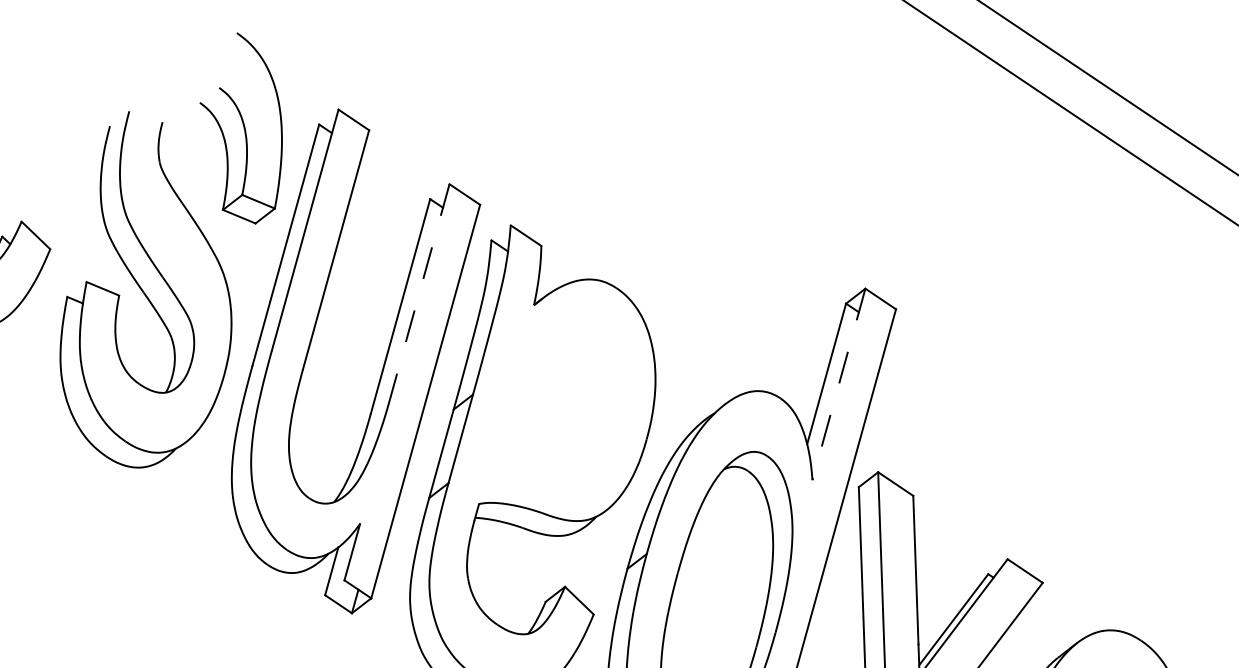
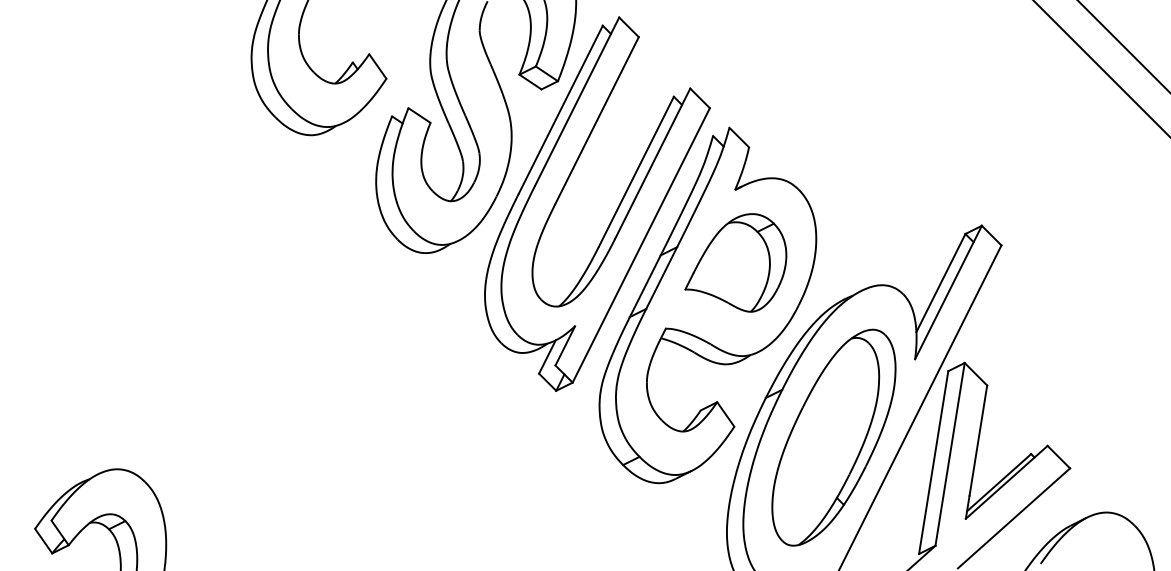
line: (419, 291) -> (652, 163), dashed -> solid
line: (838, 384) -> (948, 292), dashed -> solid
part: (553, 399) -> (735, 262), added

